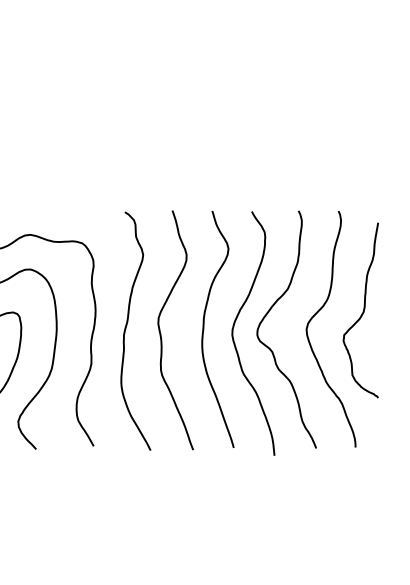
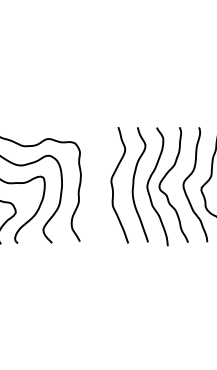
curve: (127, 330) -> (96, 185), removed

